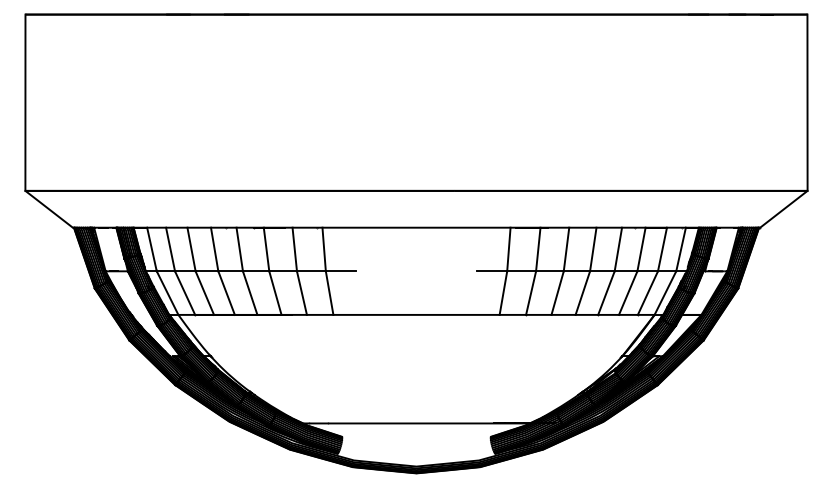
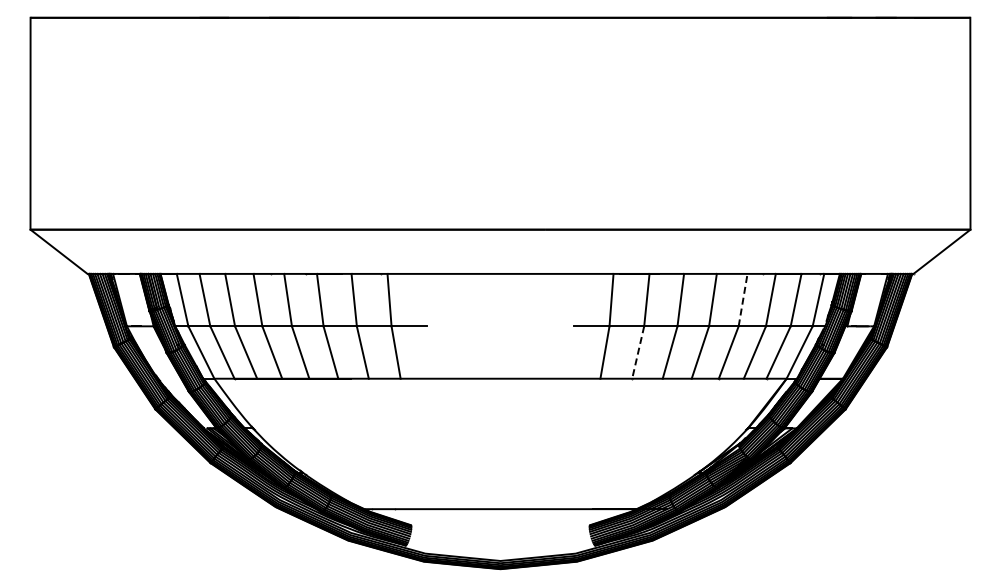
line: (618, 249) -> (743, 300), solid -> dashed
line: (531, 293) -> (638, 352), solid -> dashed

